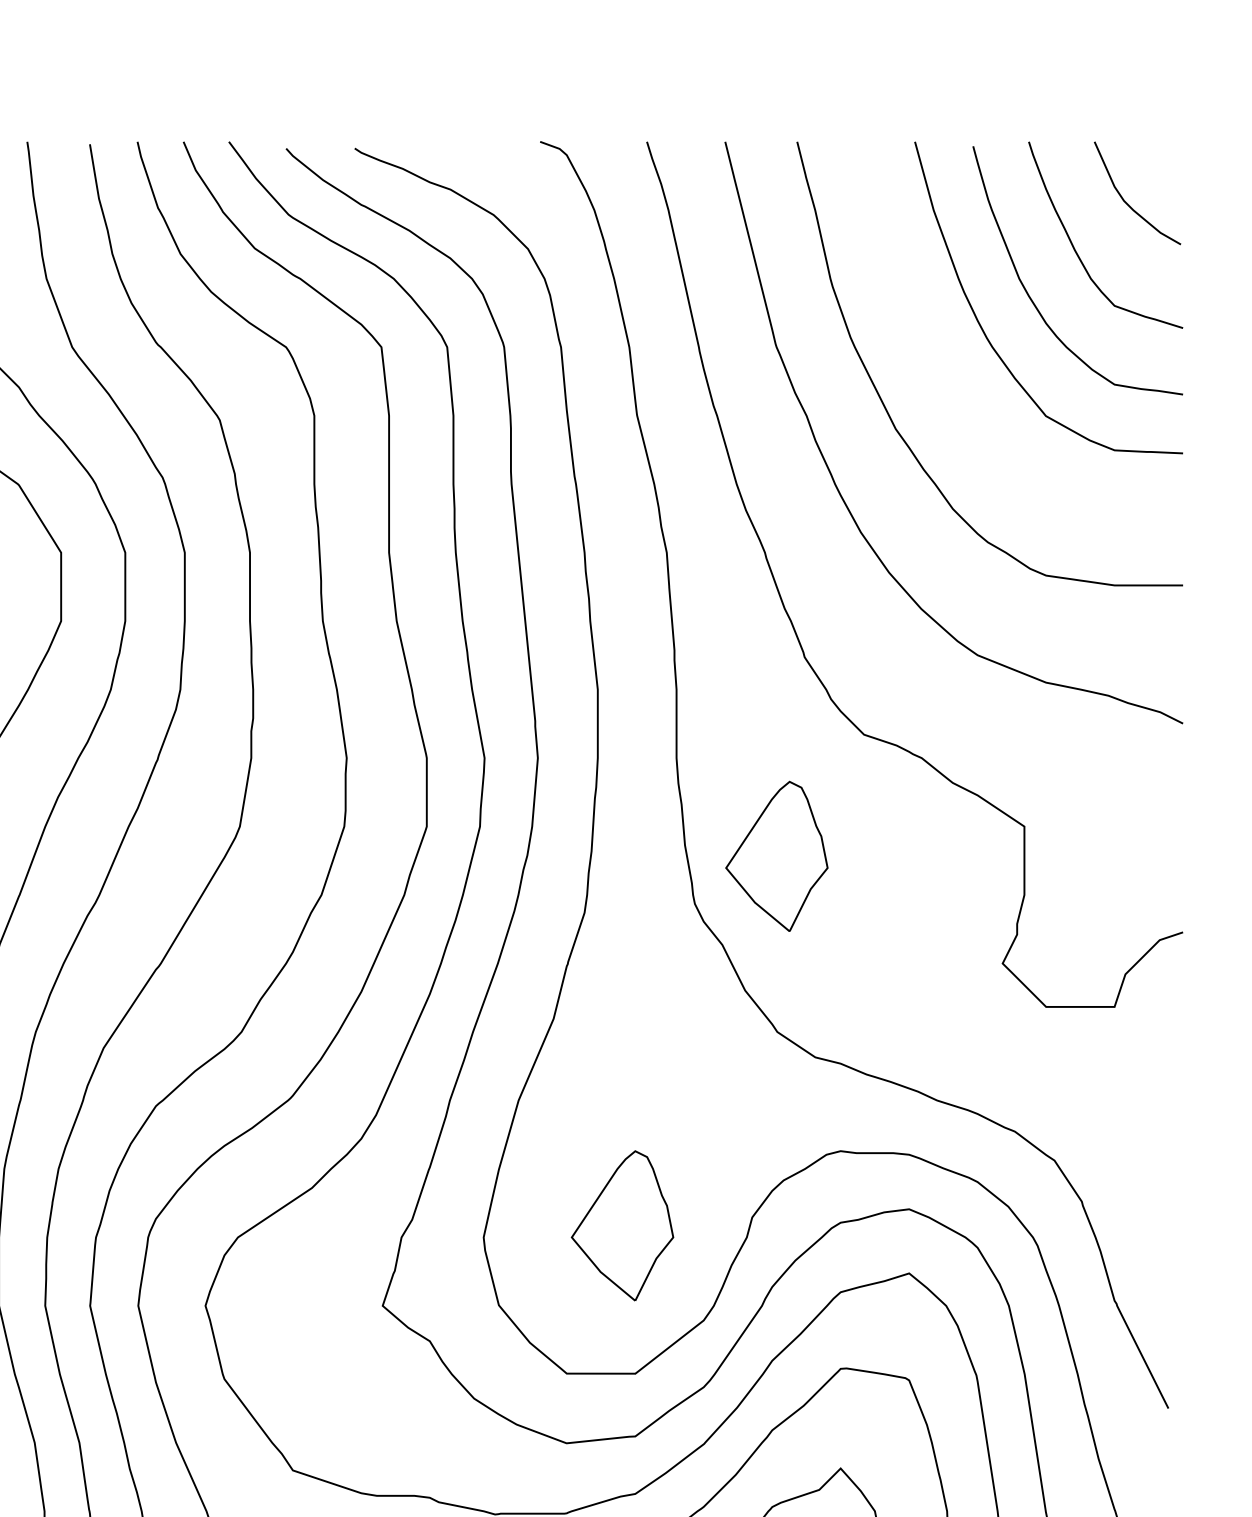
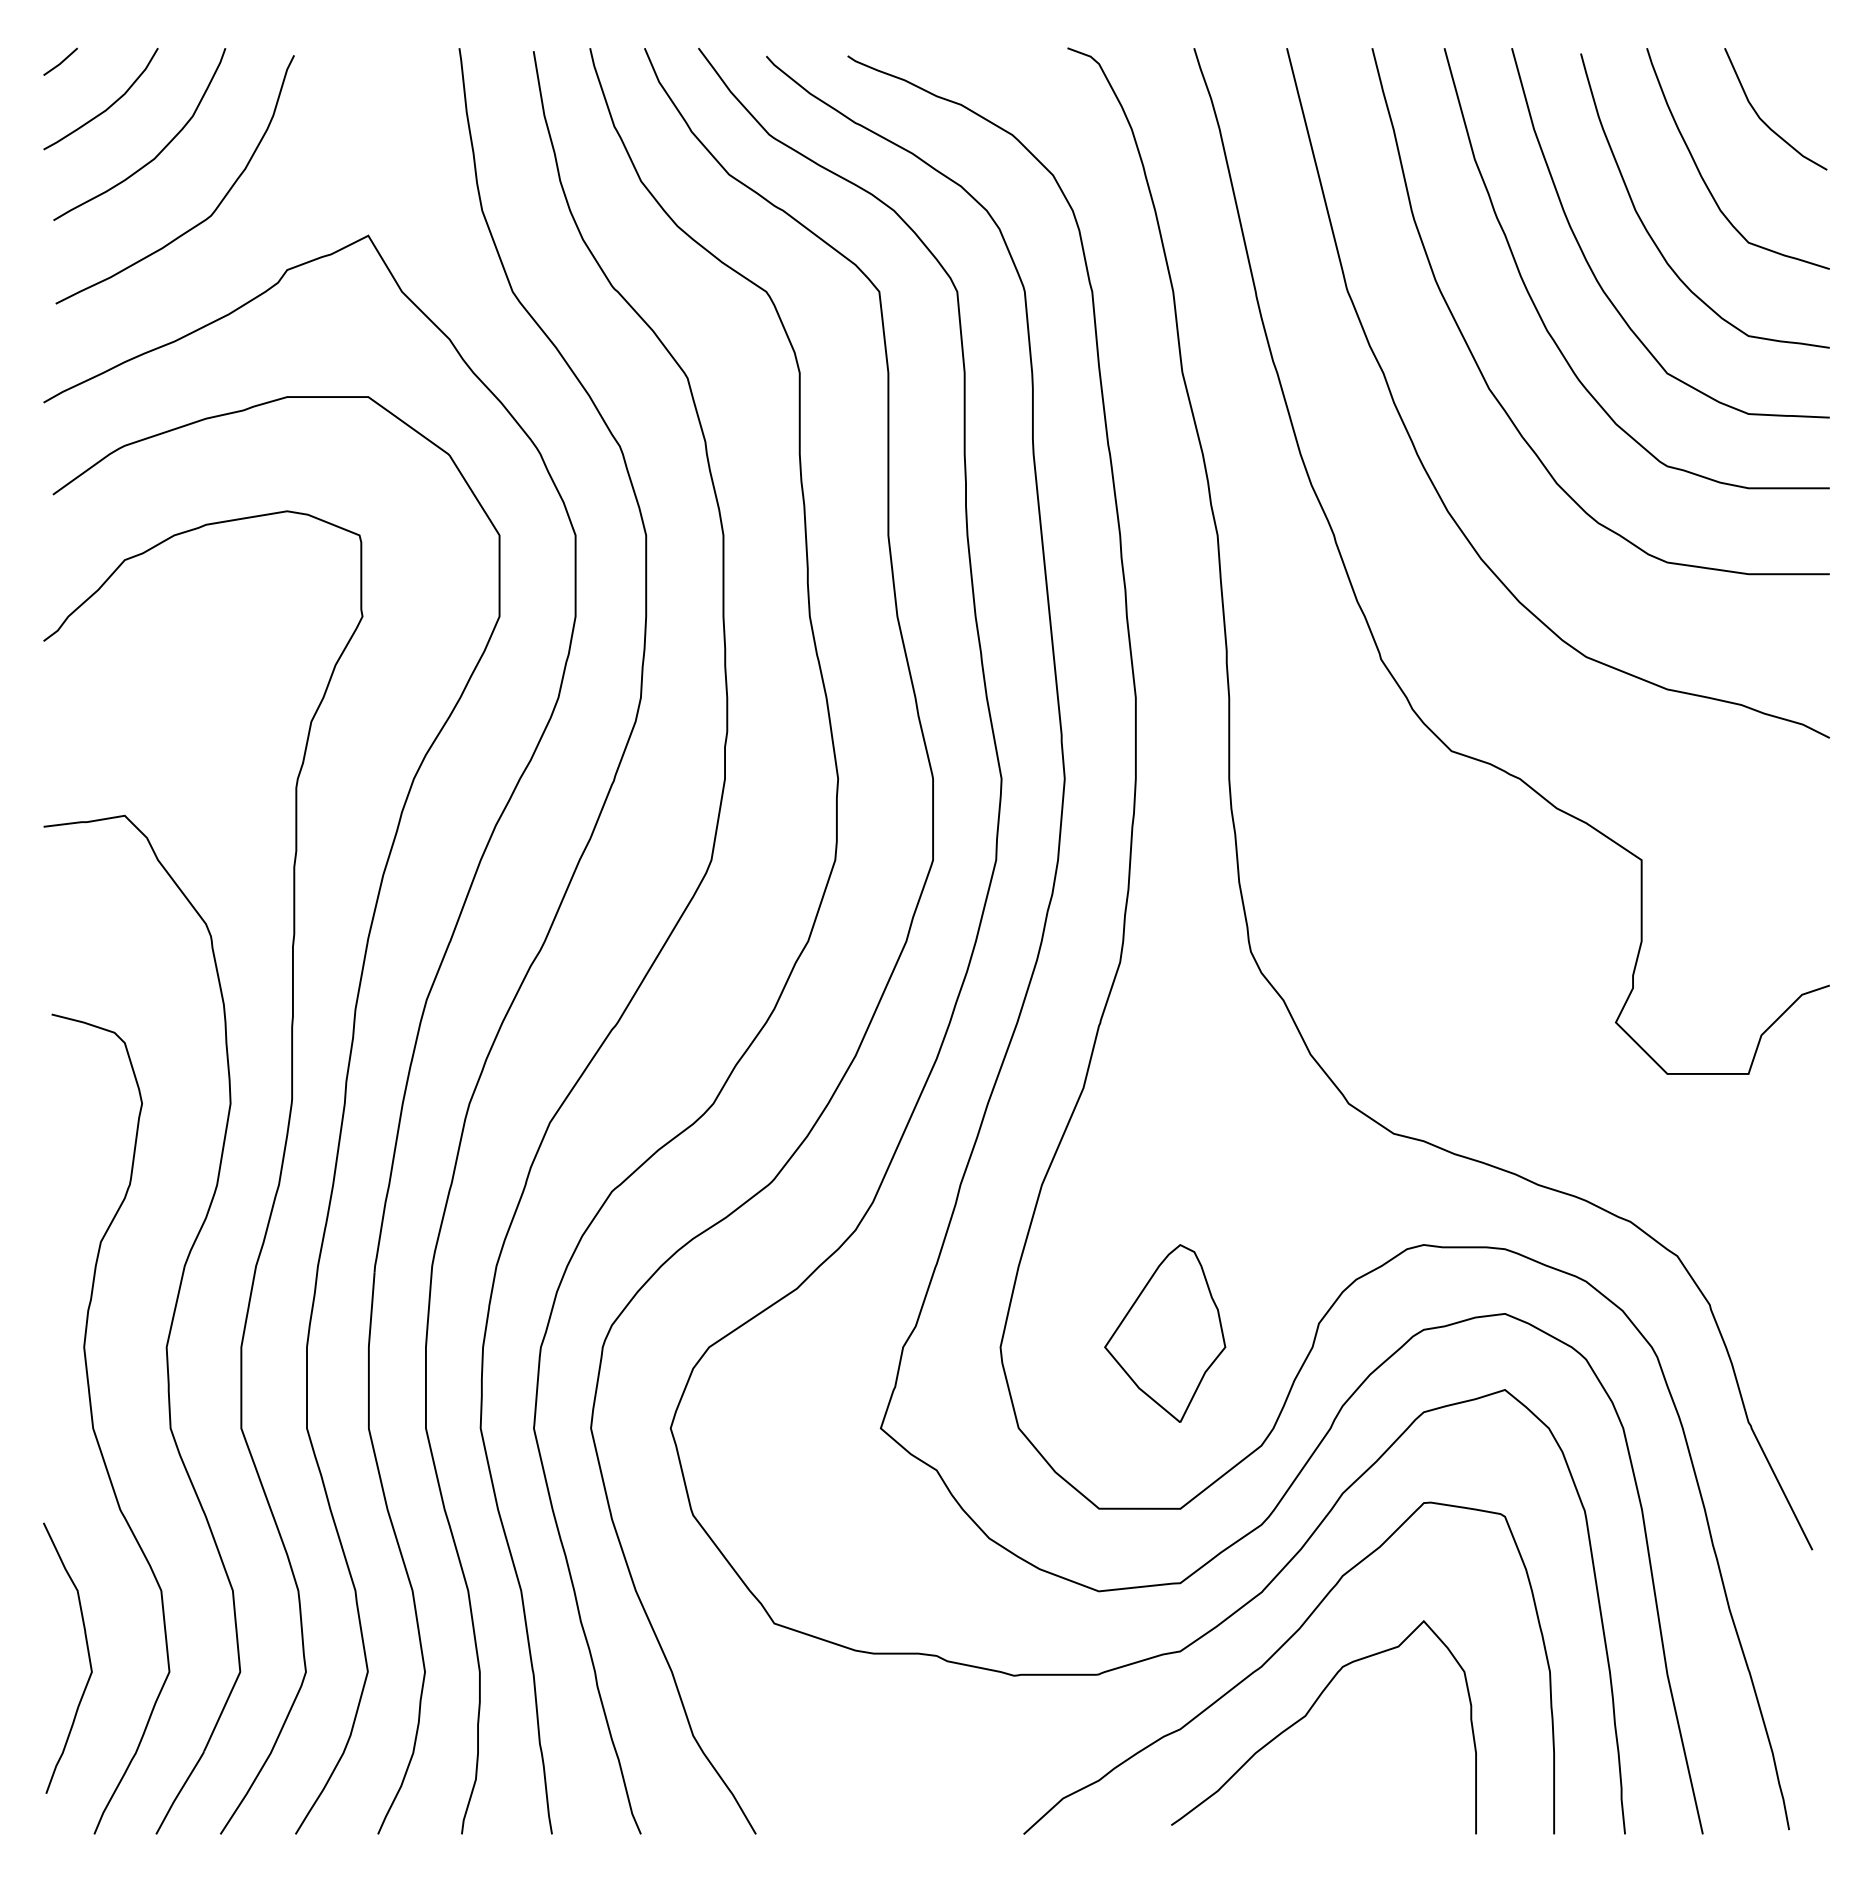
curve: (939, 368) -> (1541, 316), added
part: (777, 856) -> (1348, 895), removed

